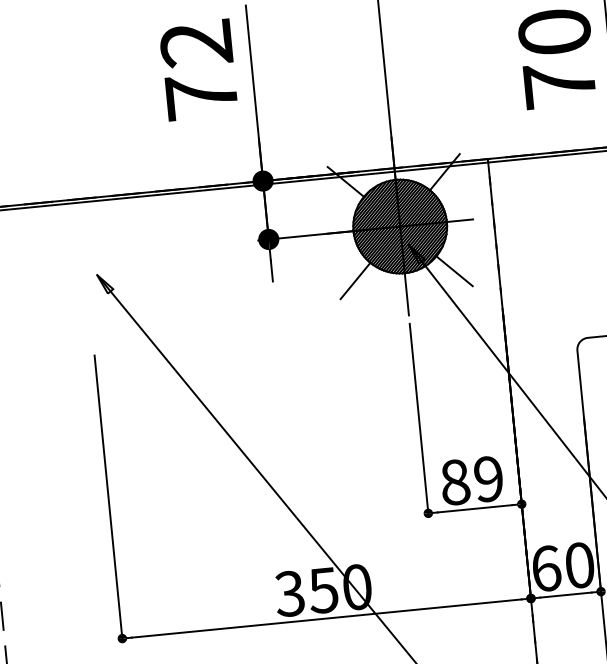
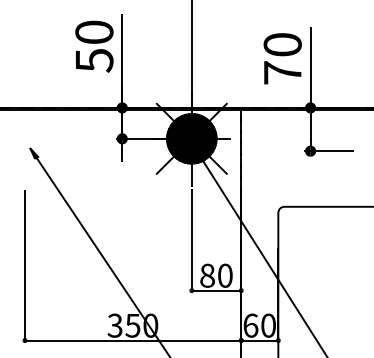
text: (199, 70) -> (94, 46), 72 -> 50
text: (489, 478) -> (225, 275), 89 -> 80

